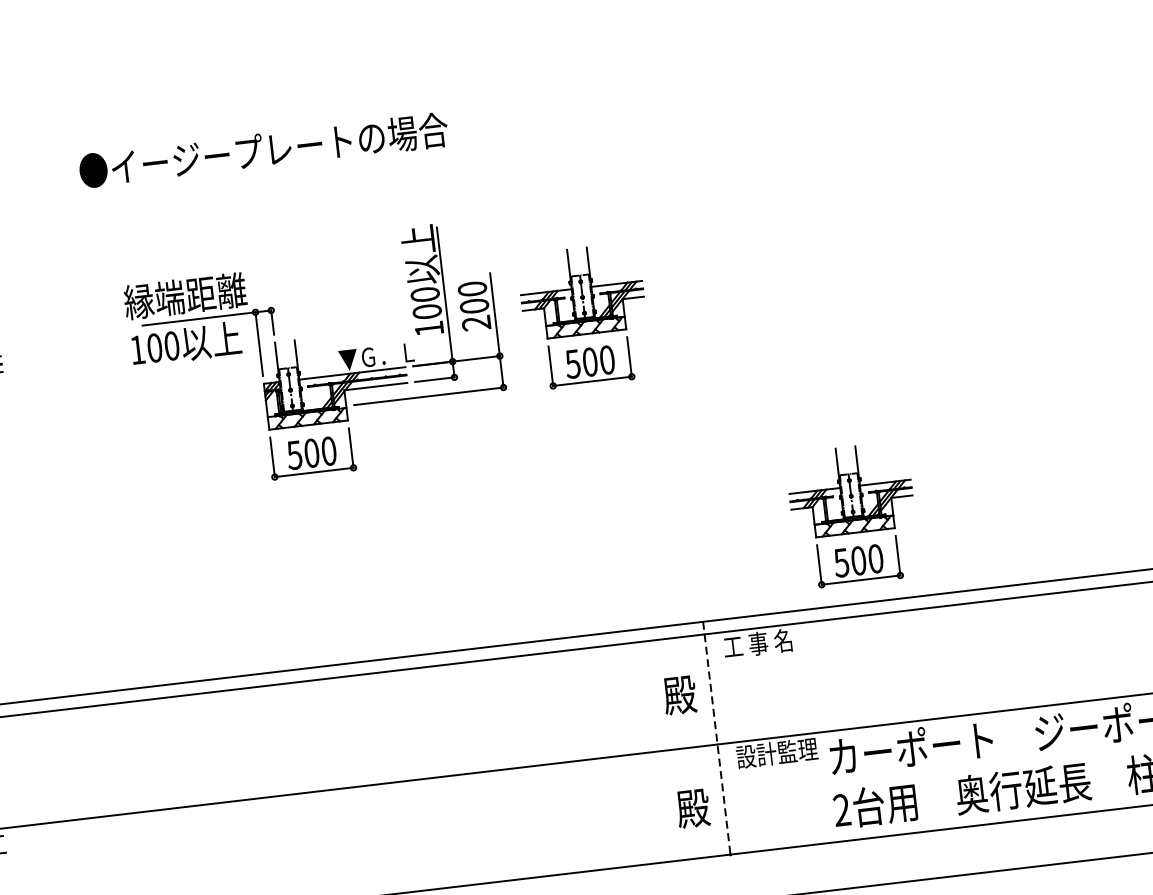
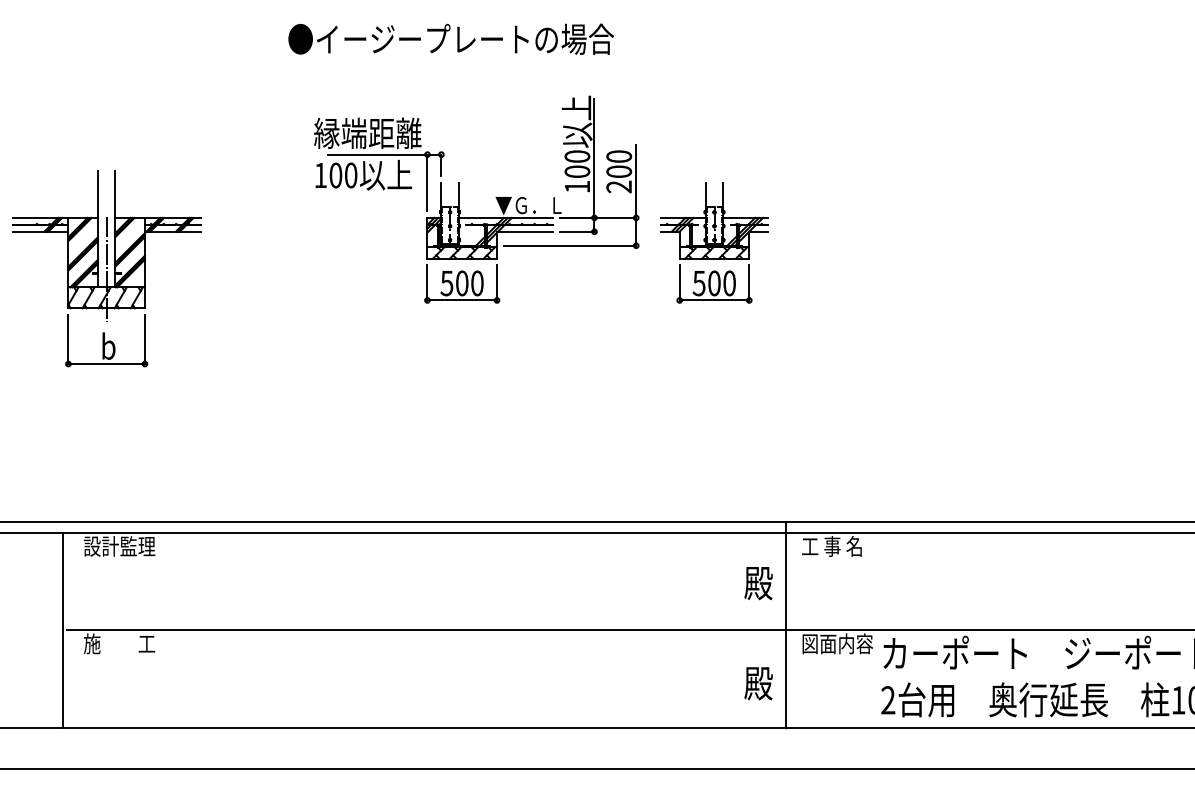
text: (262, 149) -> (450, 38), moved
part: (297, 358) -> (459, 199), moved
part: (853, 514) -> (928, 443), removed
line: (716, 738) -> (786, 624), dashed -> solid
text: (777, 752) -> (837, 643), 設計監理 -> 図面内容

